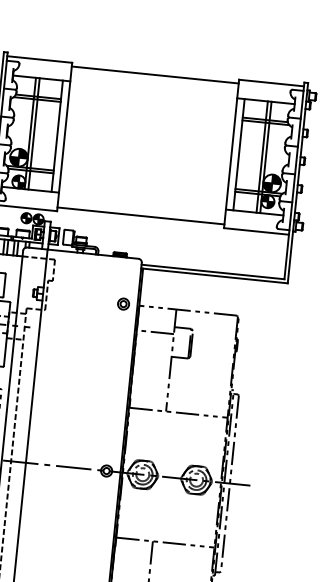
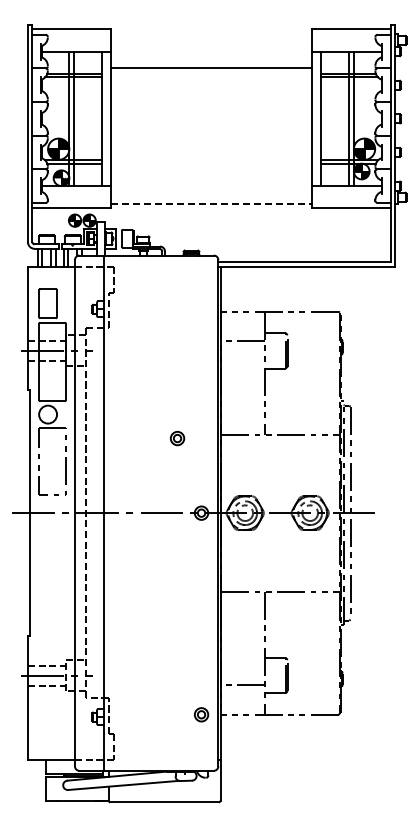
line: (155, 74) -> (211, 67), moved
line: (140, 216) -> (211, 204), solid -> dashed
part: (123, 304) -> (177, 438), moved

